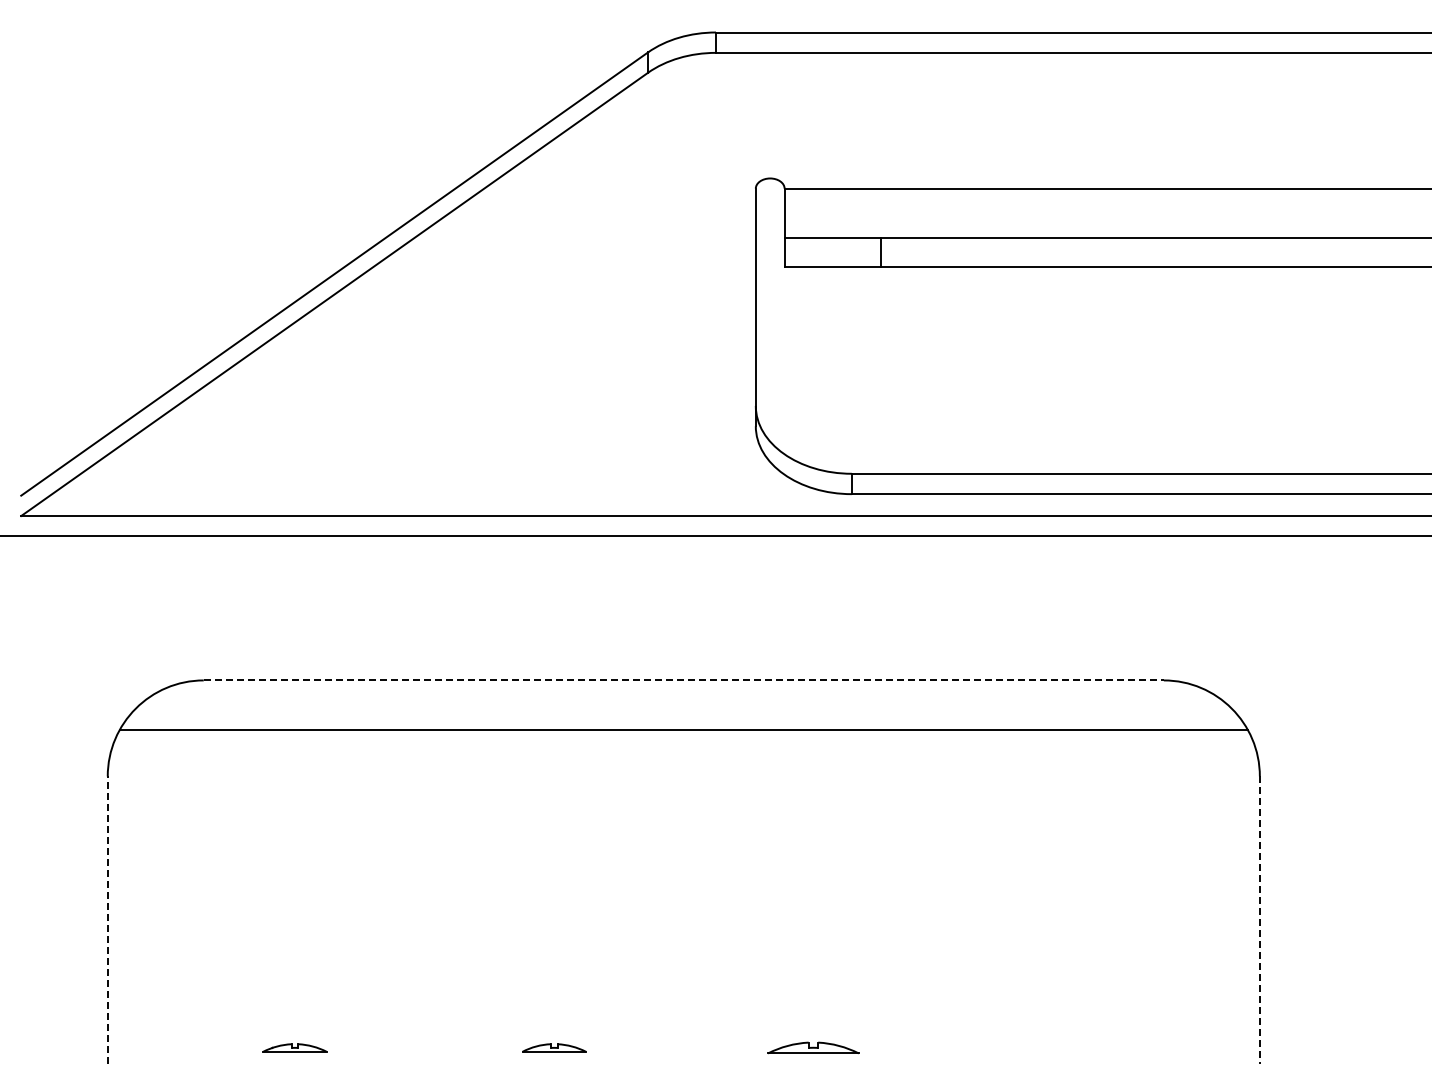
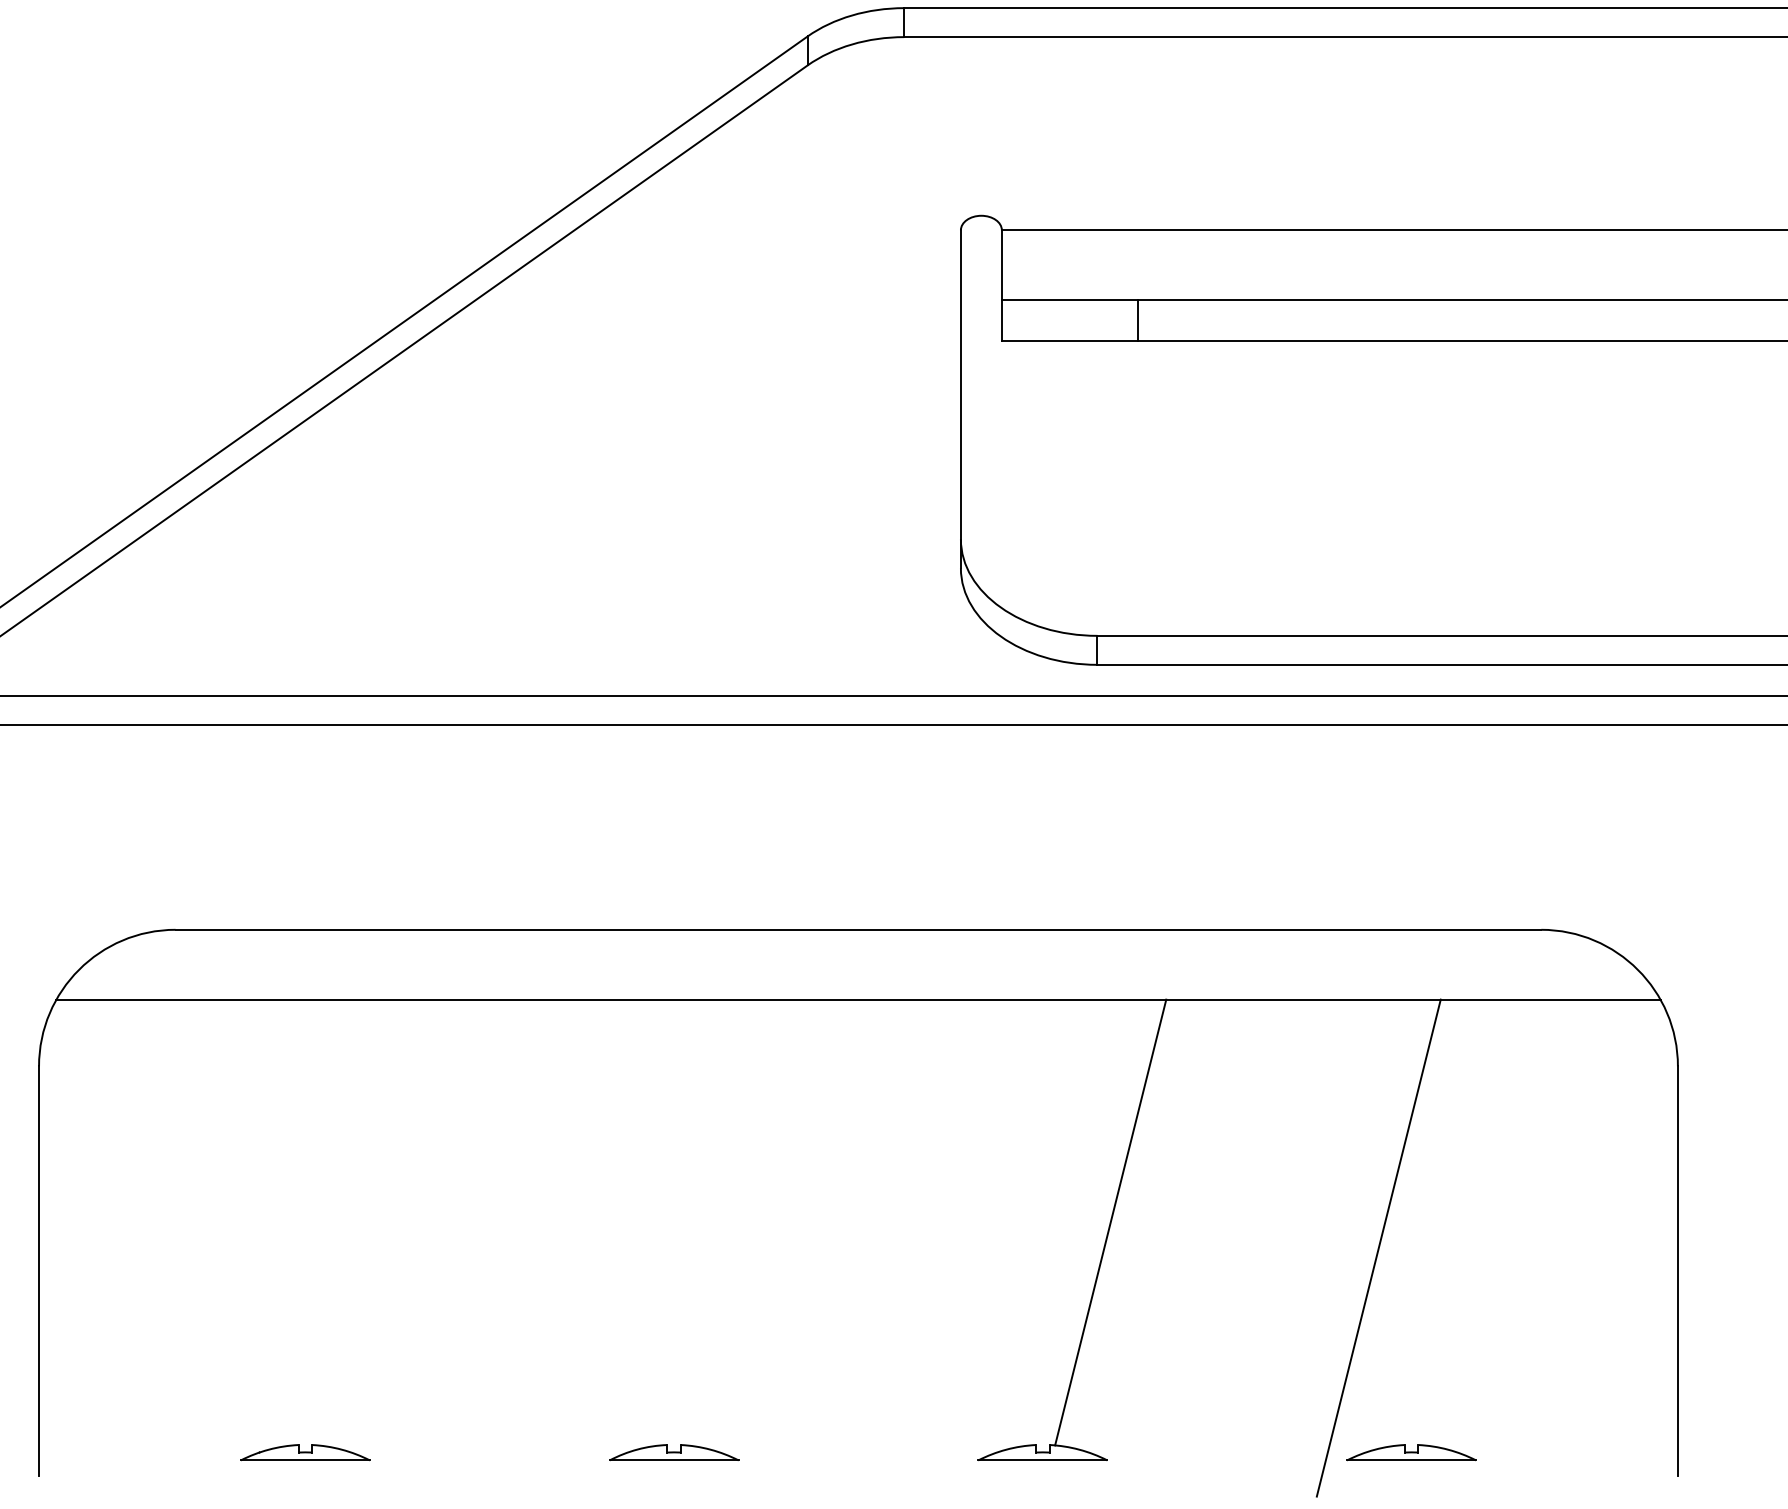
line: (684, 680) -> (859, 929), dashed -> solid
line: (861, 885) -> (1111, 1221), added
line: (1049, 903) -> (1378, 1247), added
line: (107, 919) -> (38, 1269), dashed -> solid
line: (1259, 920) -> (1677, 1271), dashed -> solid
part: (294, 1047) -> (304, 1451), size x1.43
part: (554, 1047) -> (674, 1451), size x1.43
part: (1072, 1047) -> (1411, 1451), added

